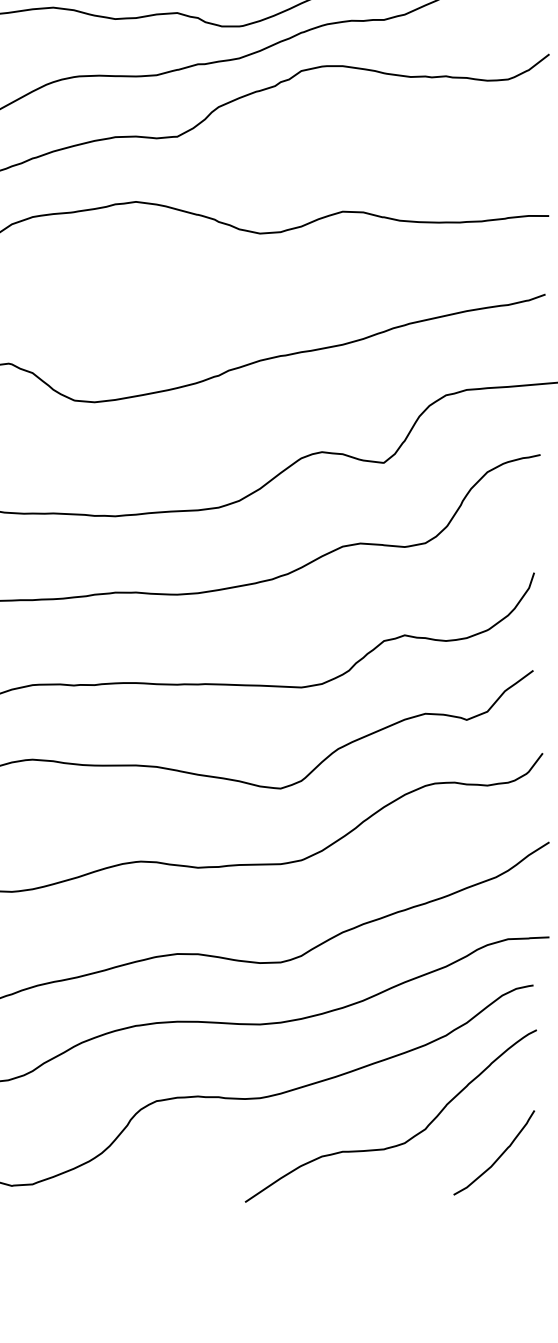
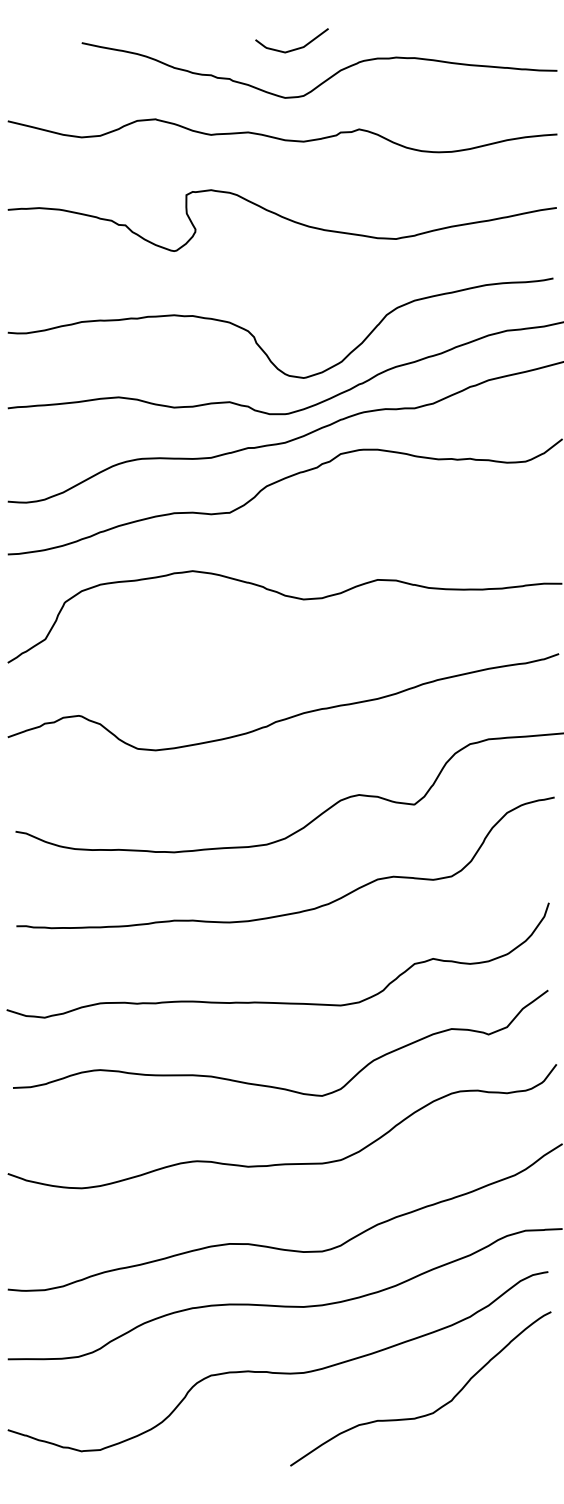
curve: (497, 1157) -> (516, 1425), removed

